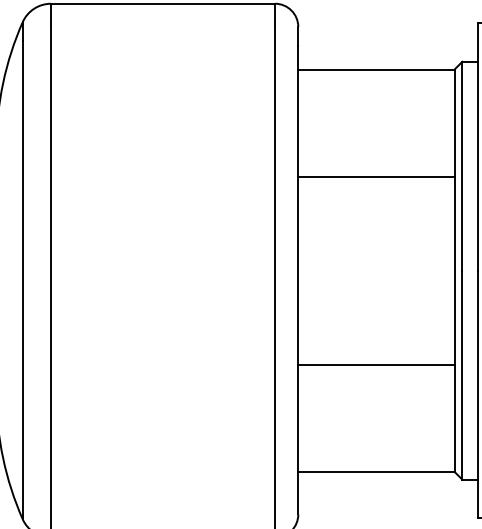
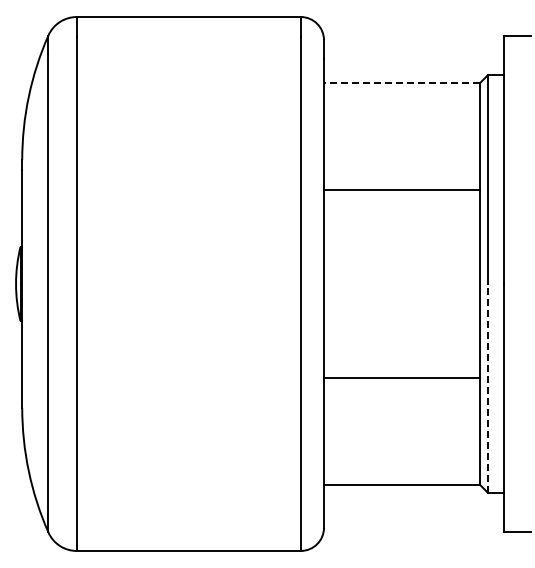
line: (375, 69) -> (401, 82), solid -> dashed
line: (462, 374) -> (488, 387), solid -> dashed

